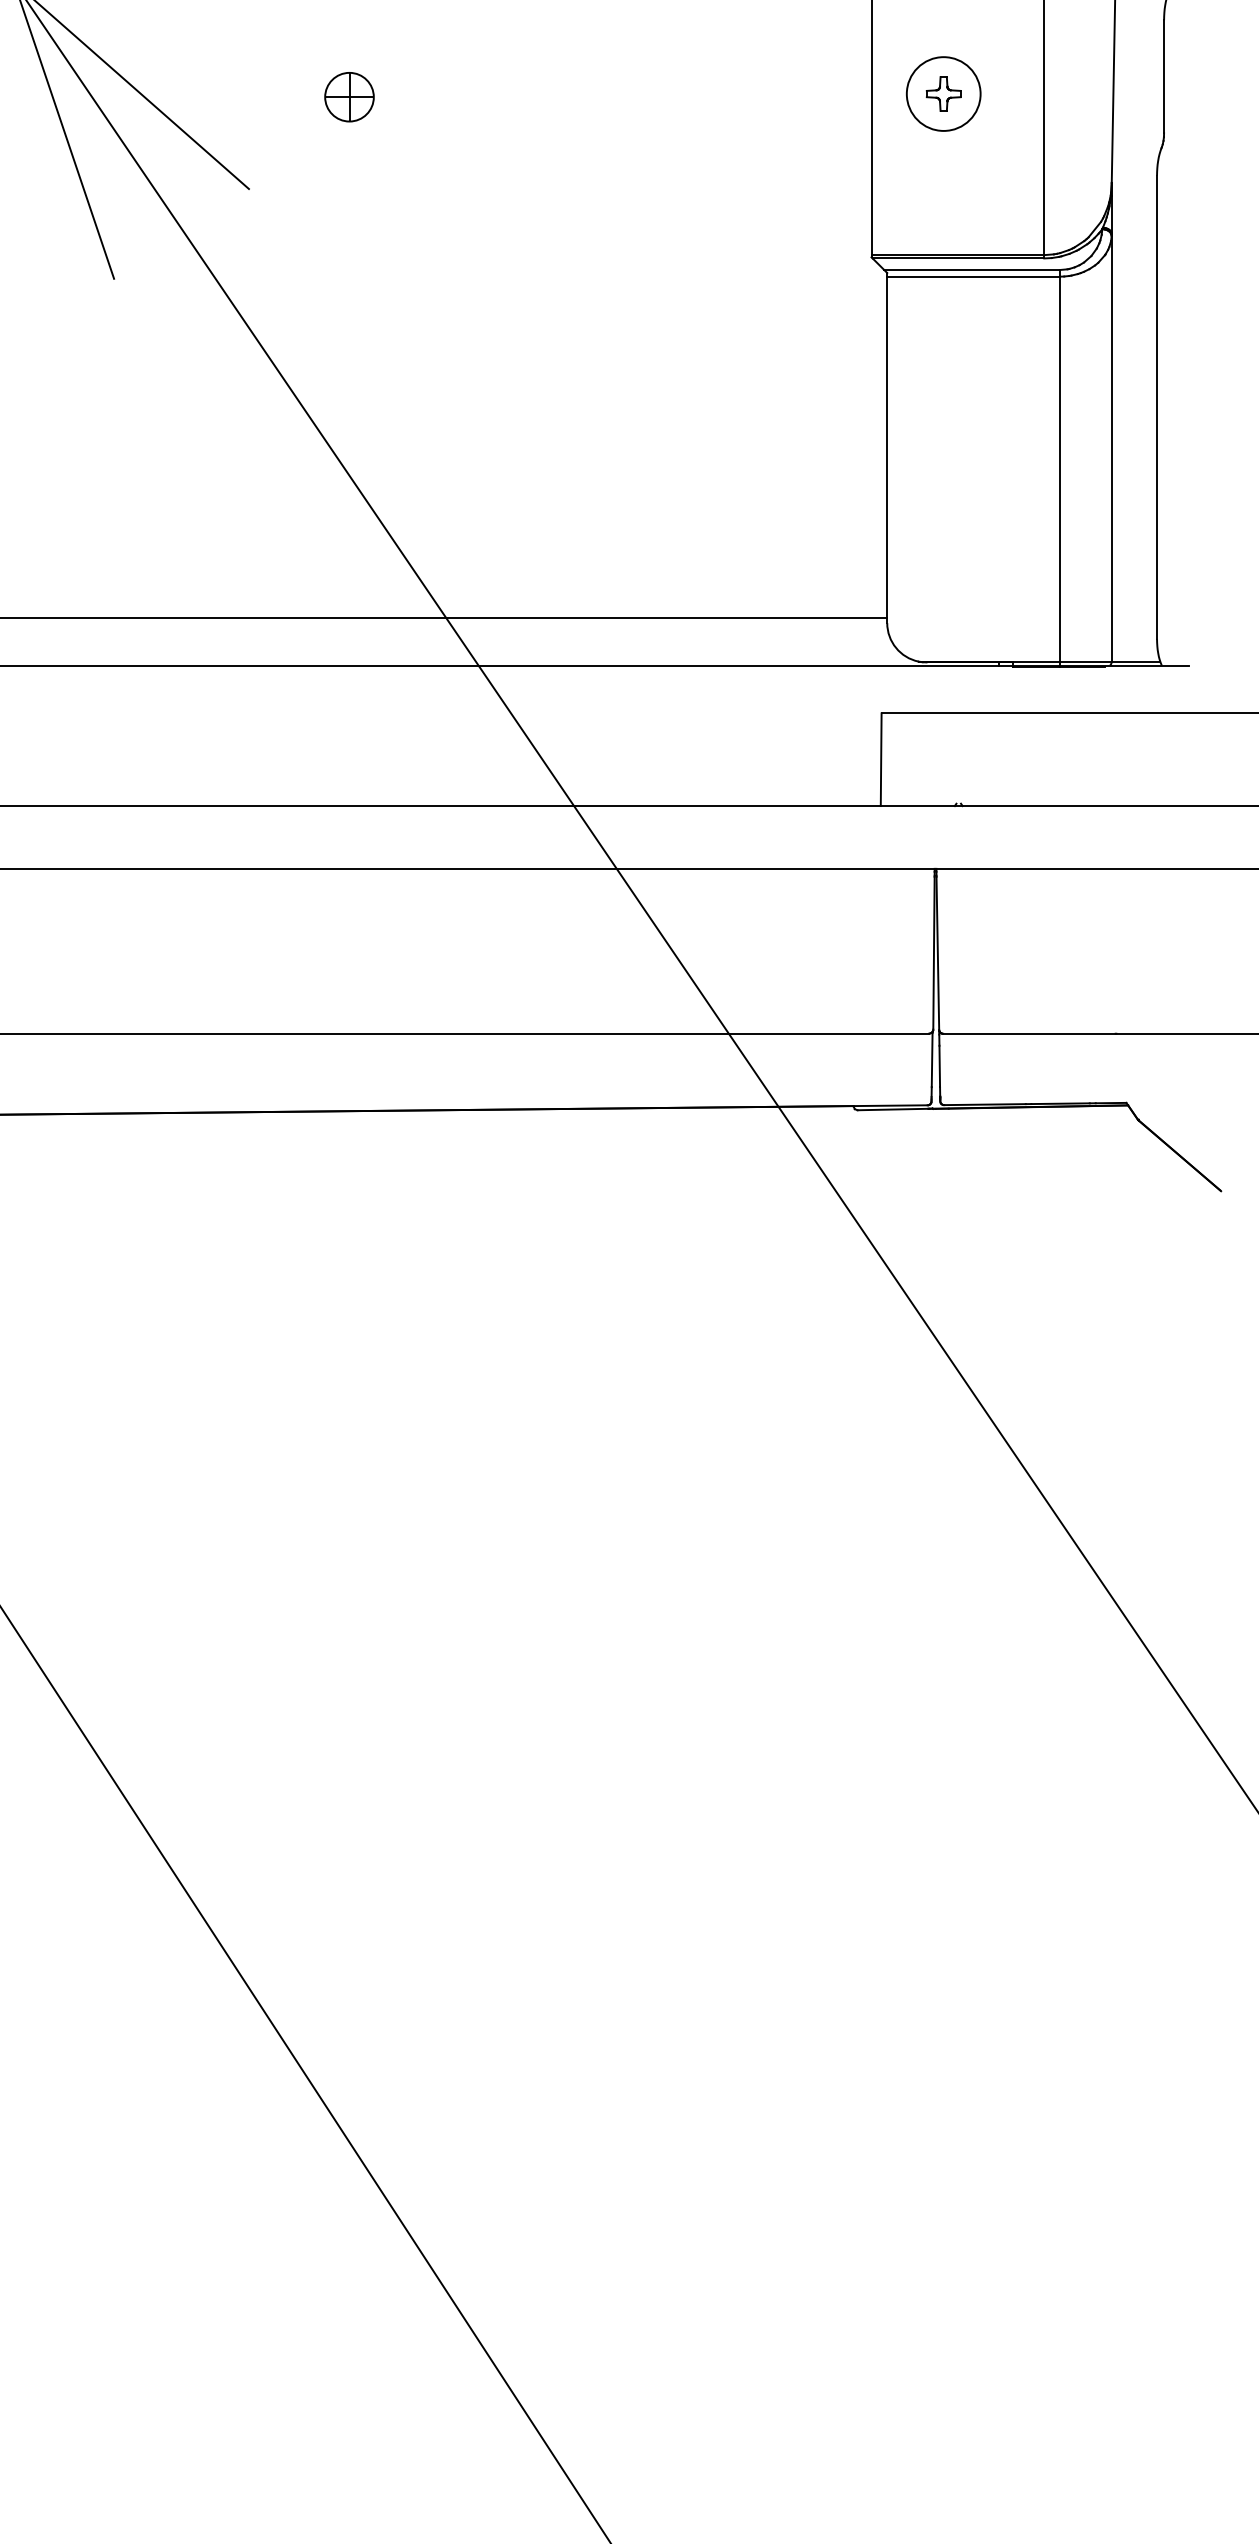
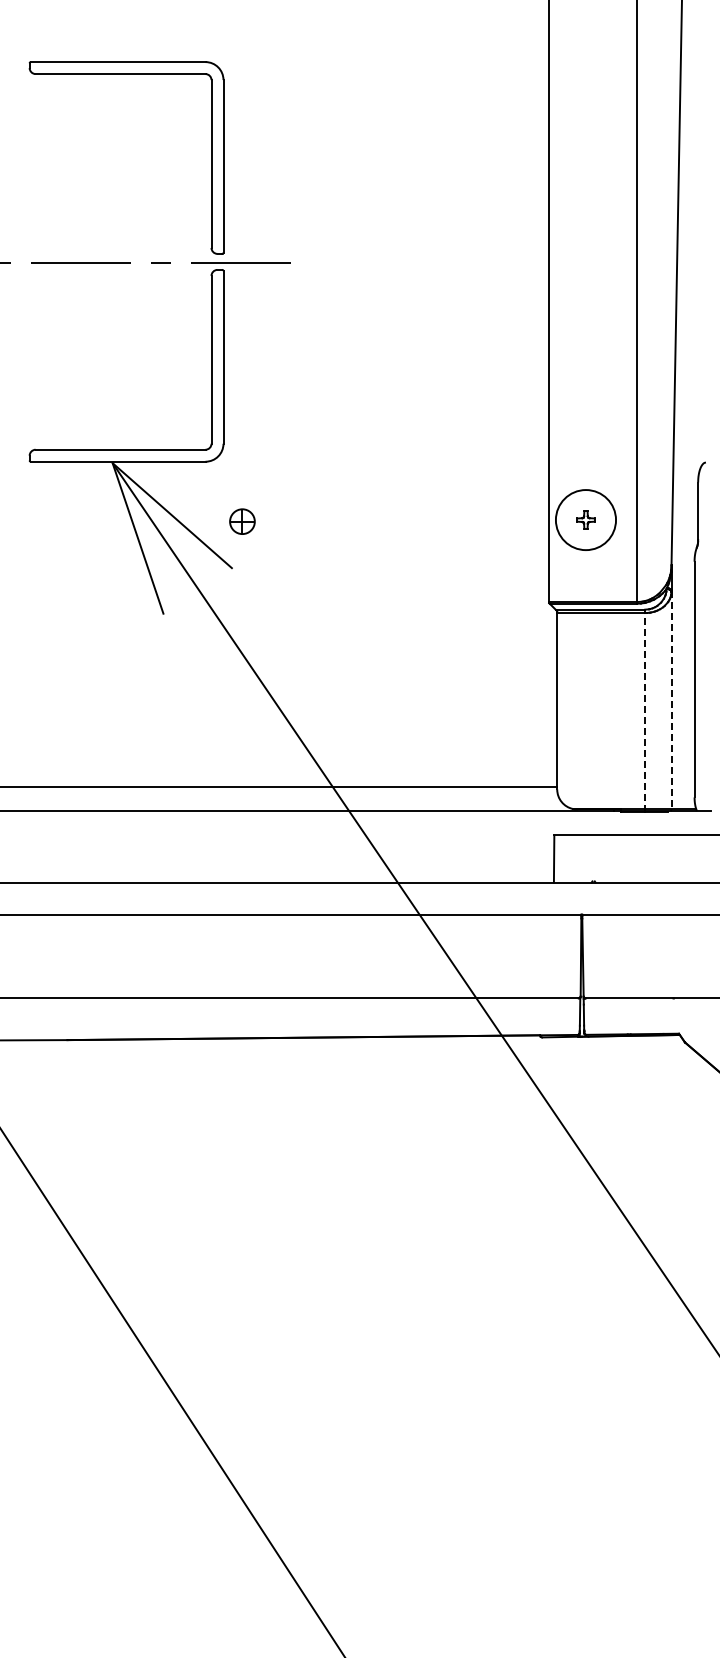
circle: (942, 92) -> (585, 519), size x1.6
part: (349, 96) -> (242, 521), moved
line: (1111, 448) -> (671, 700), solid -> dashed
line: (1060, 468) -> (645, 710), solid -> dashed

